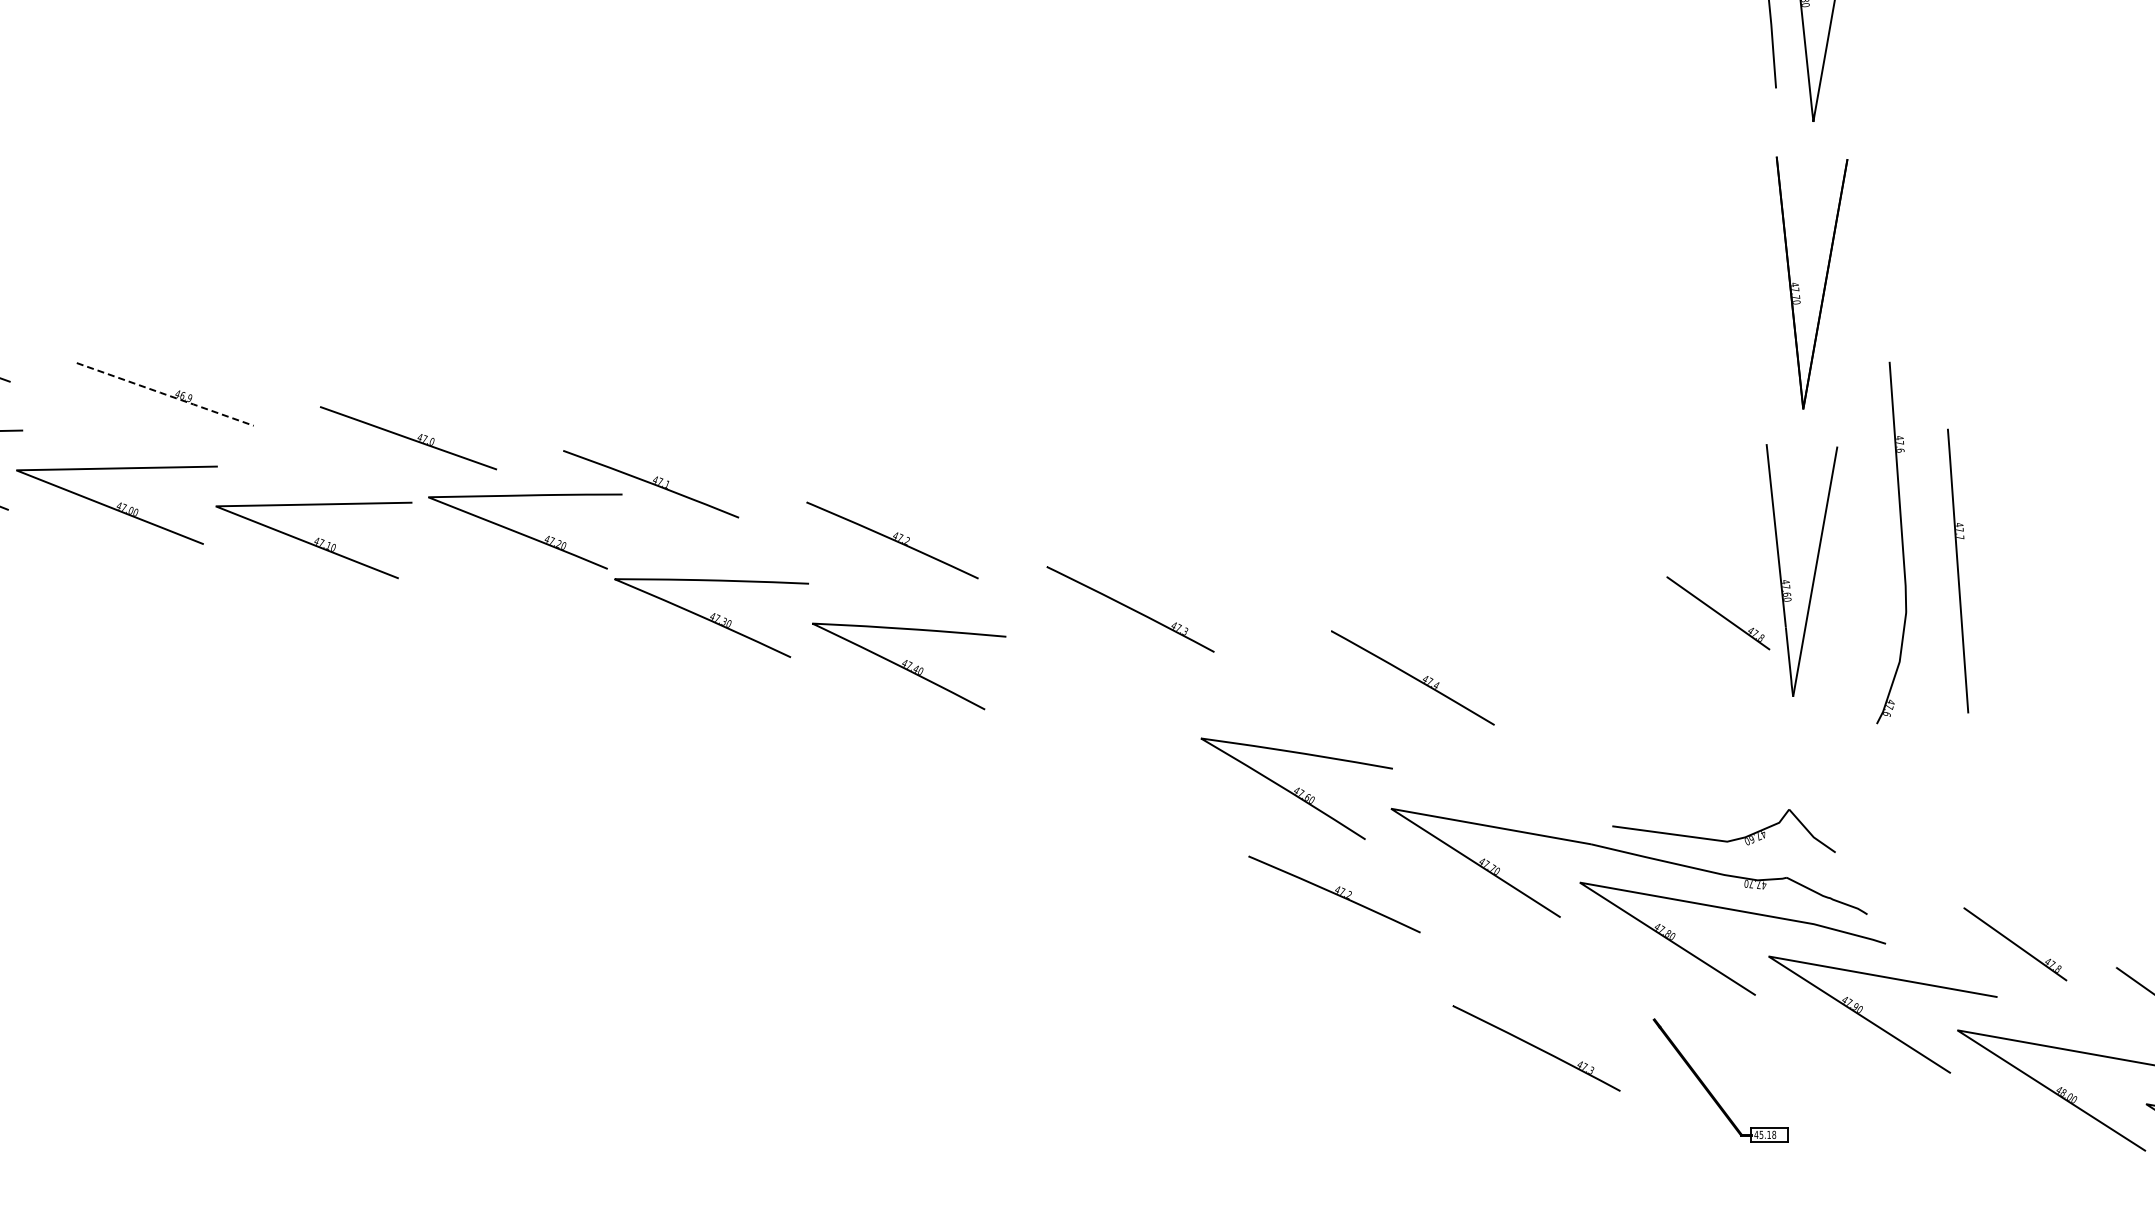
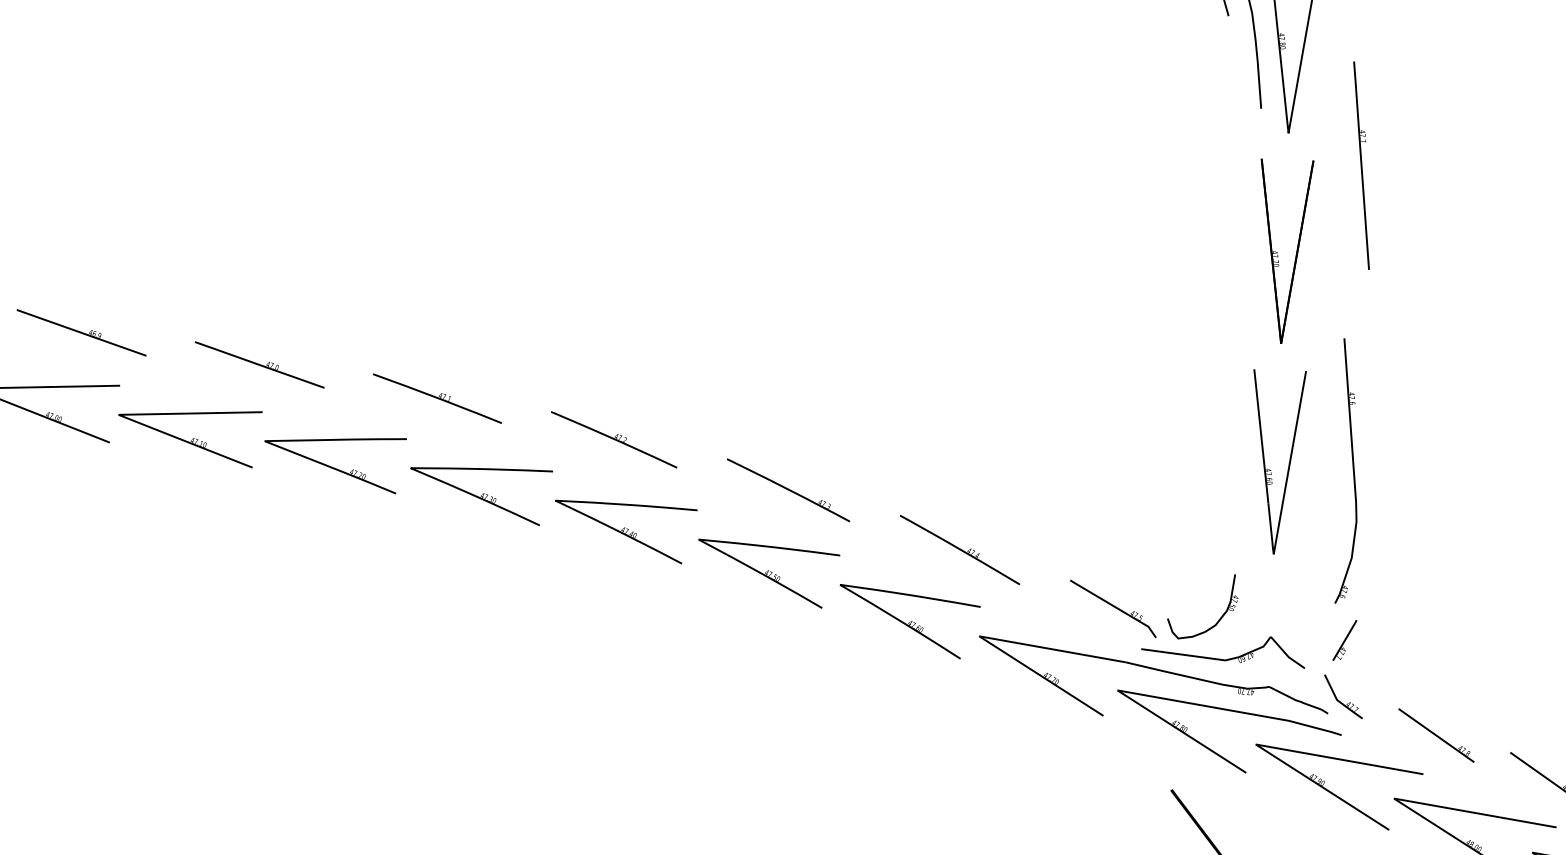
line: (165, 394) -> (81, 332), dashed -> solid
part: (525, 531) -> (335, 466), moved
part: (1901, 542) -> (1353, 470), moved
part: (1958, 570) -> (1361, 165), moved
part: (1718, 613) -> (1219, 493), removed
part: (1412, 677) -> (959, 549), moved
part: (1104, 722) -> (769, 573), added
part: (1574, 771) -> (1113, 609), added
part: (1719, 784) -> (1219, 618), added
part: (1890, 814) -> (1345, 640), added
part: (1334, 894) -> (937, 699), removed
part: (1885, 898) -> (1341, 702), added
part: (1536, 1048) -> (1085, 811), removed

